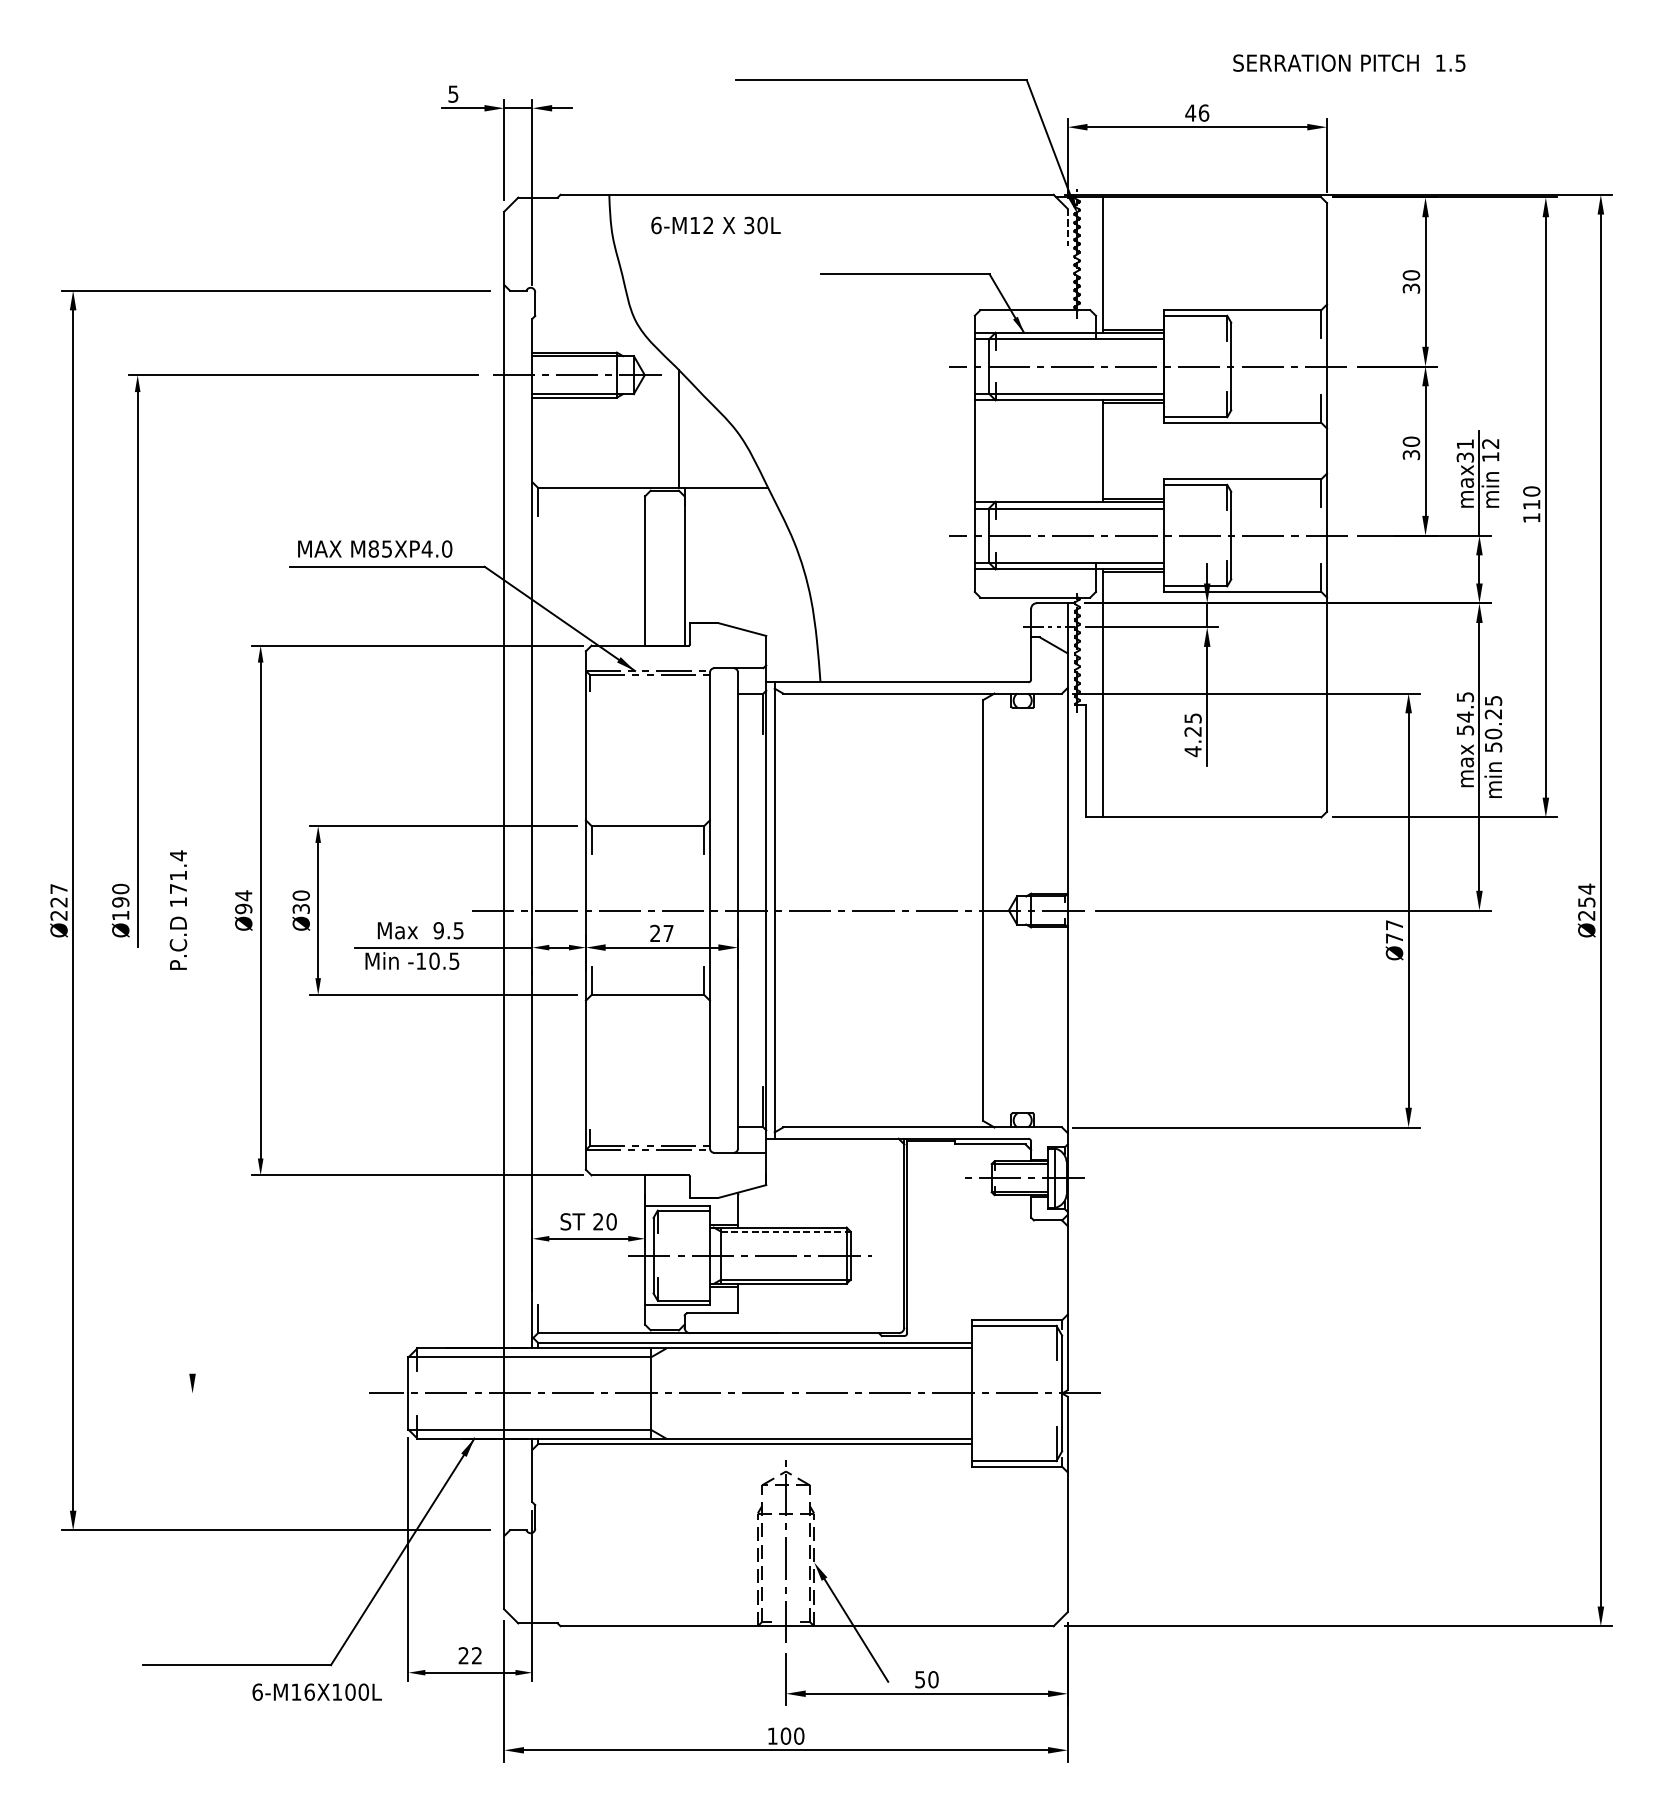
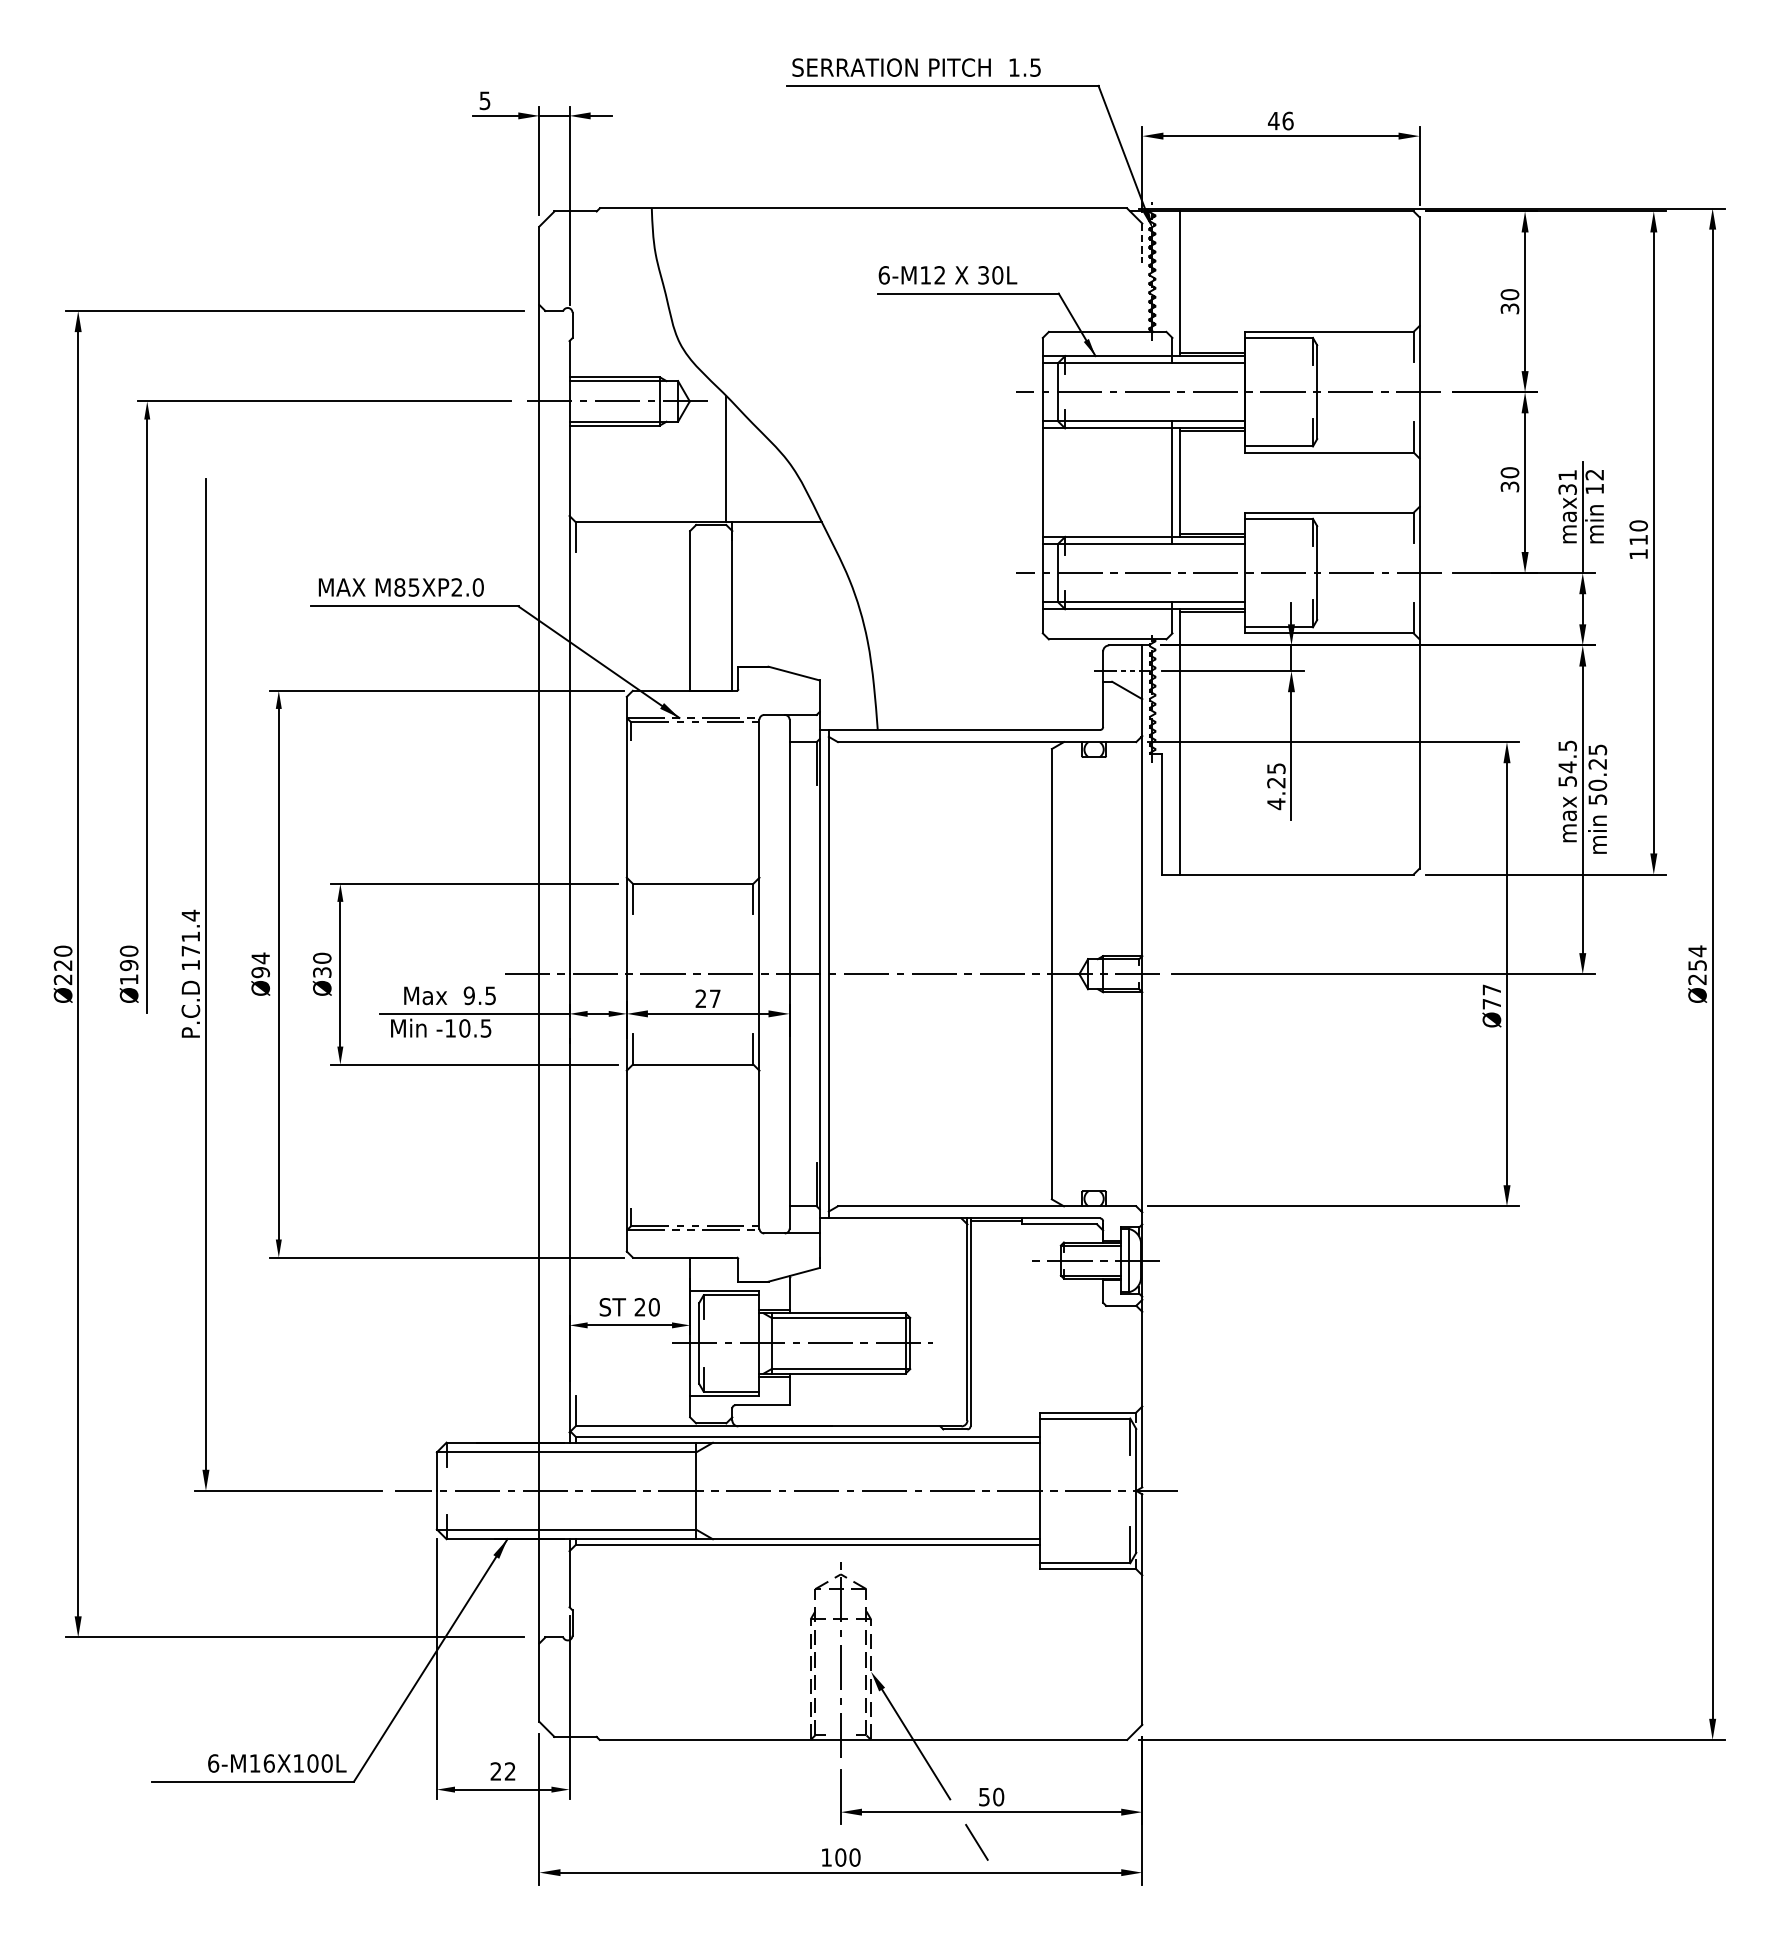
text: (1349, 63) -> (916, 67), moved
text: (715, 225) -> (947, 275), moved
line: (1095, 450) -> (1172, 482), added
text: (426, 549) -> (456, 587), M85XP4.0 -> M85XP2.0
text: (58, 888) -> (62, 950), Ø227 -> Ø220
line: (192, 909) -> (205, 973), added
line: (786, 1231) -> (841, 1317), dashed -> solid
line: (268, 1393) -> (287, 1490), added
text: (317, 1692) -> (277, 1763), moved
line: (912, 1721) -> (976, 1841), added

